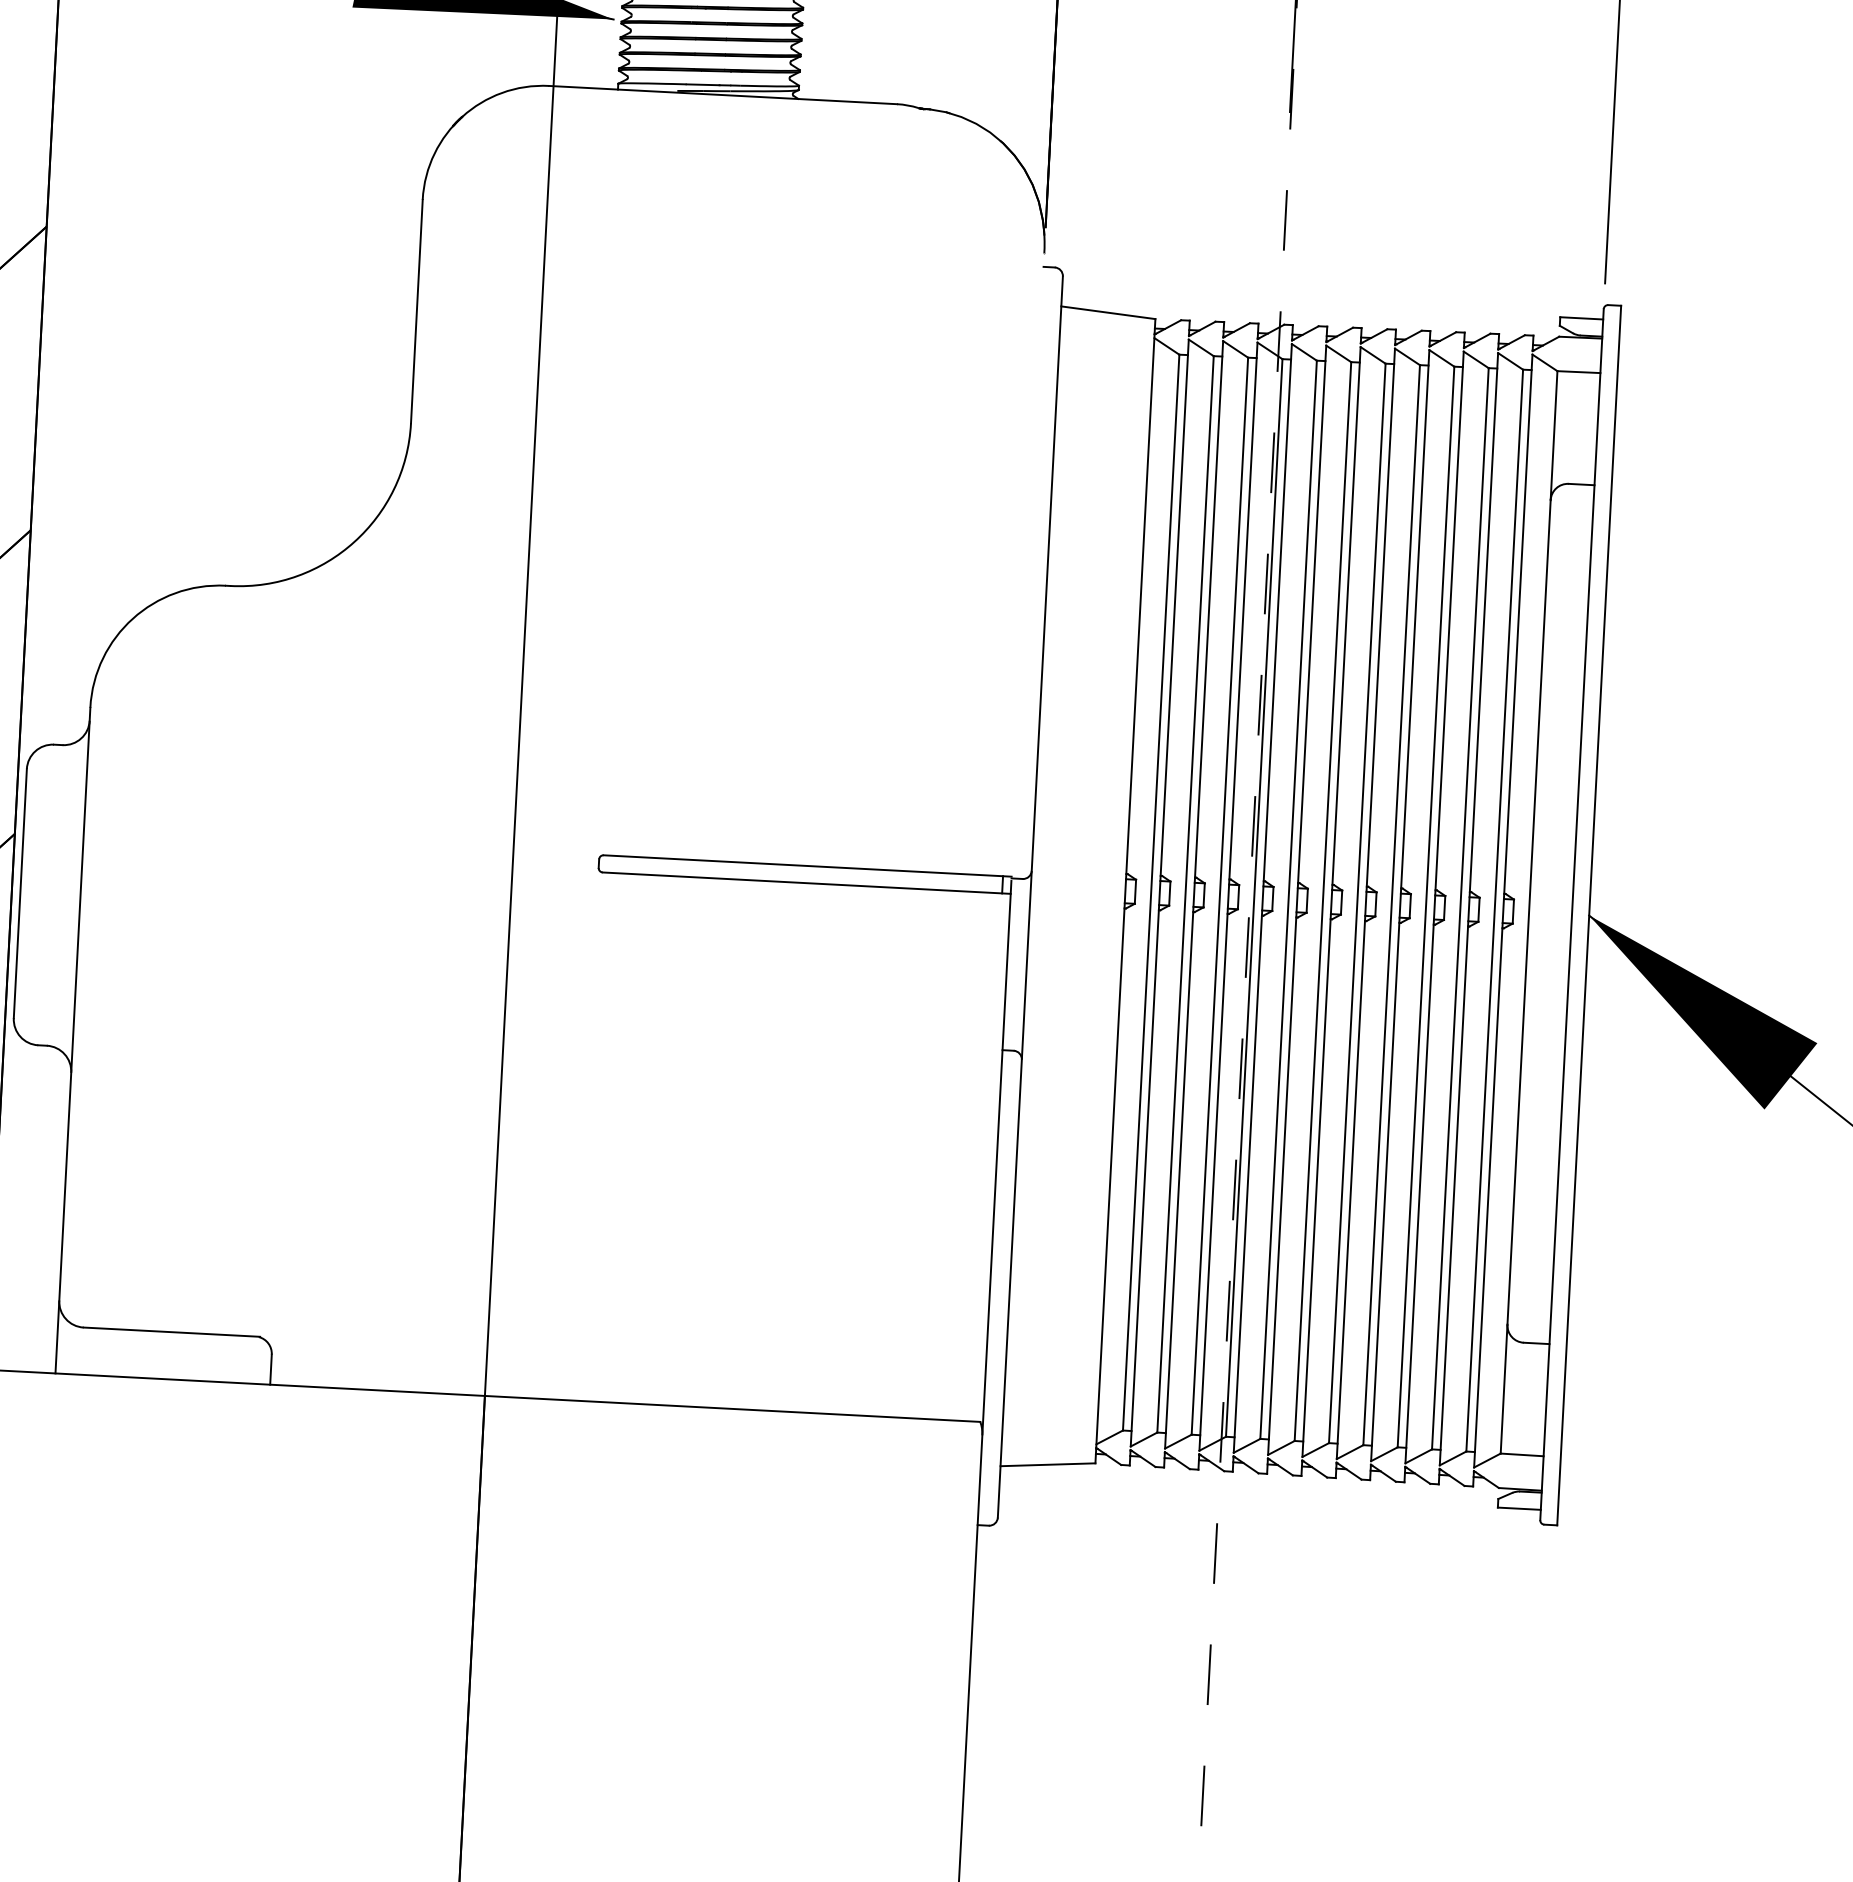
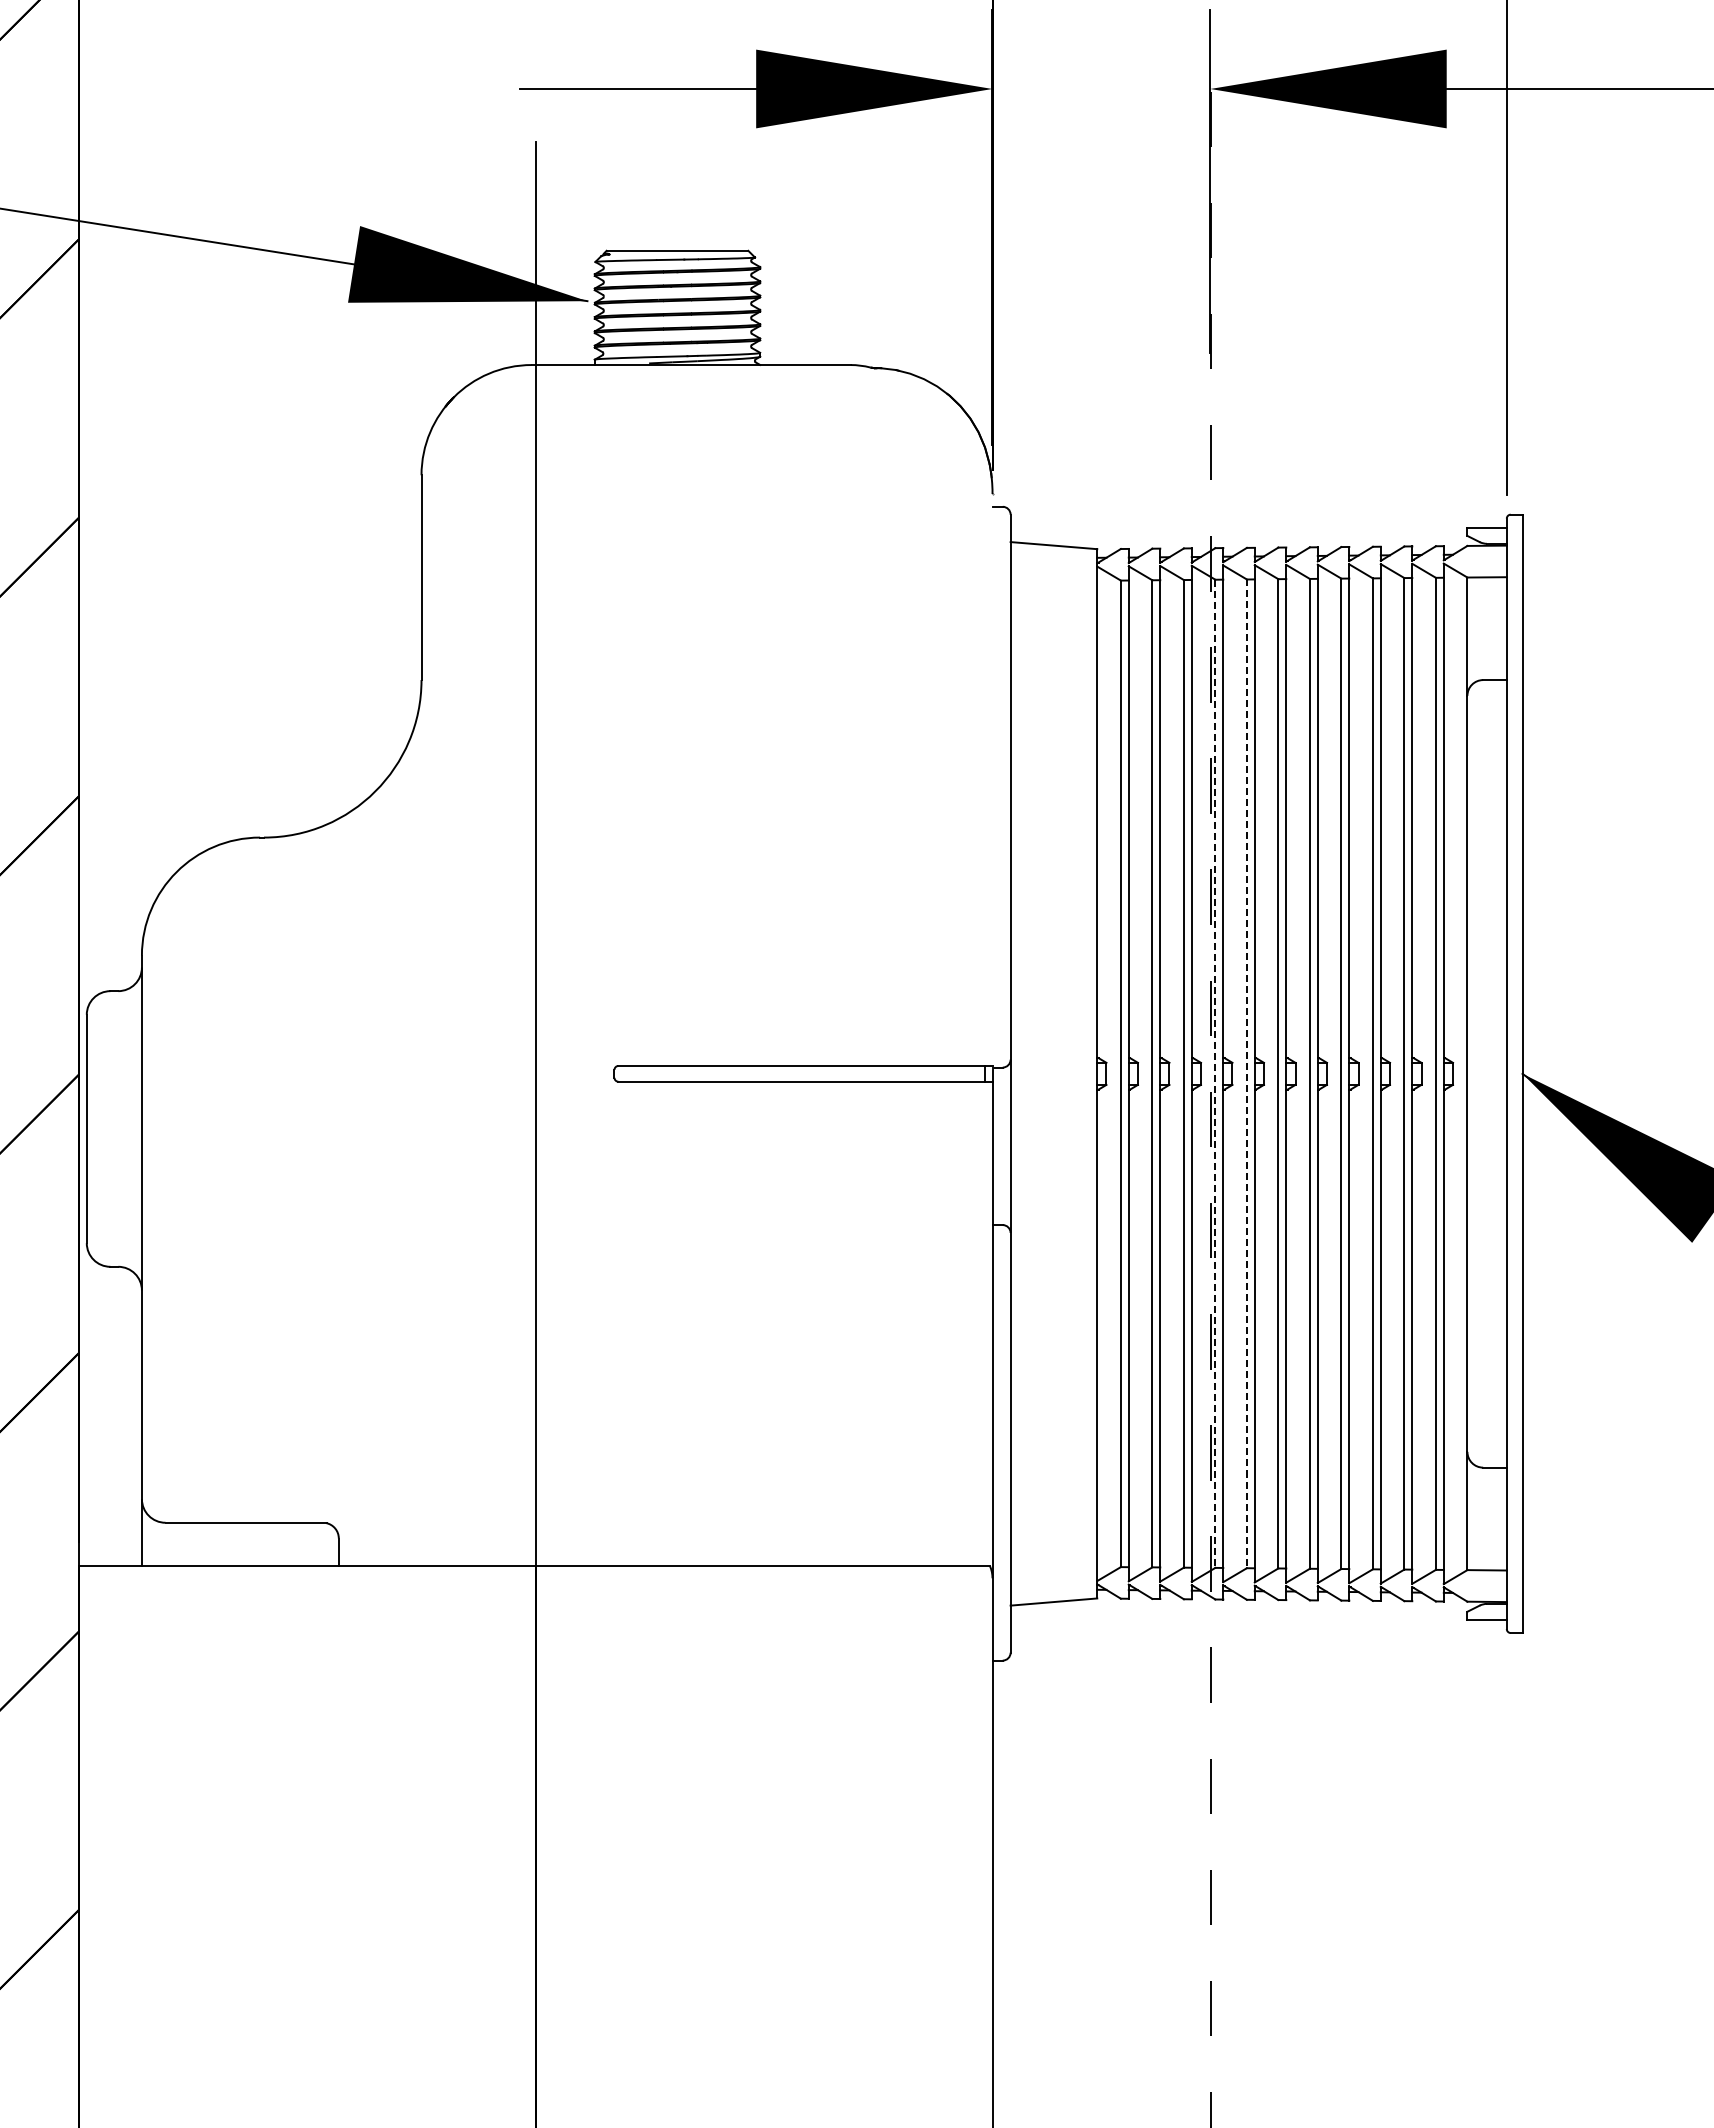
line: (1254, 898) -> (1215, 1074), solid -> dashed
line: (1288, 900) -> (1246, 1074), solid -> dashed

